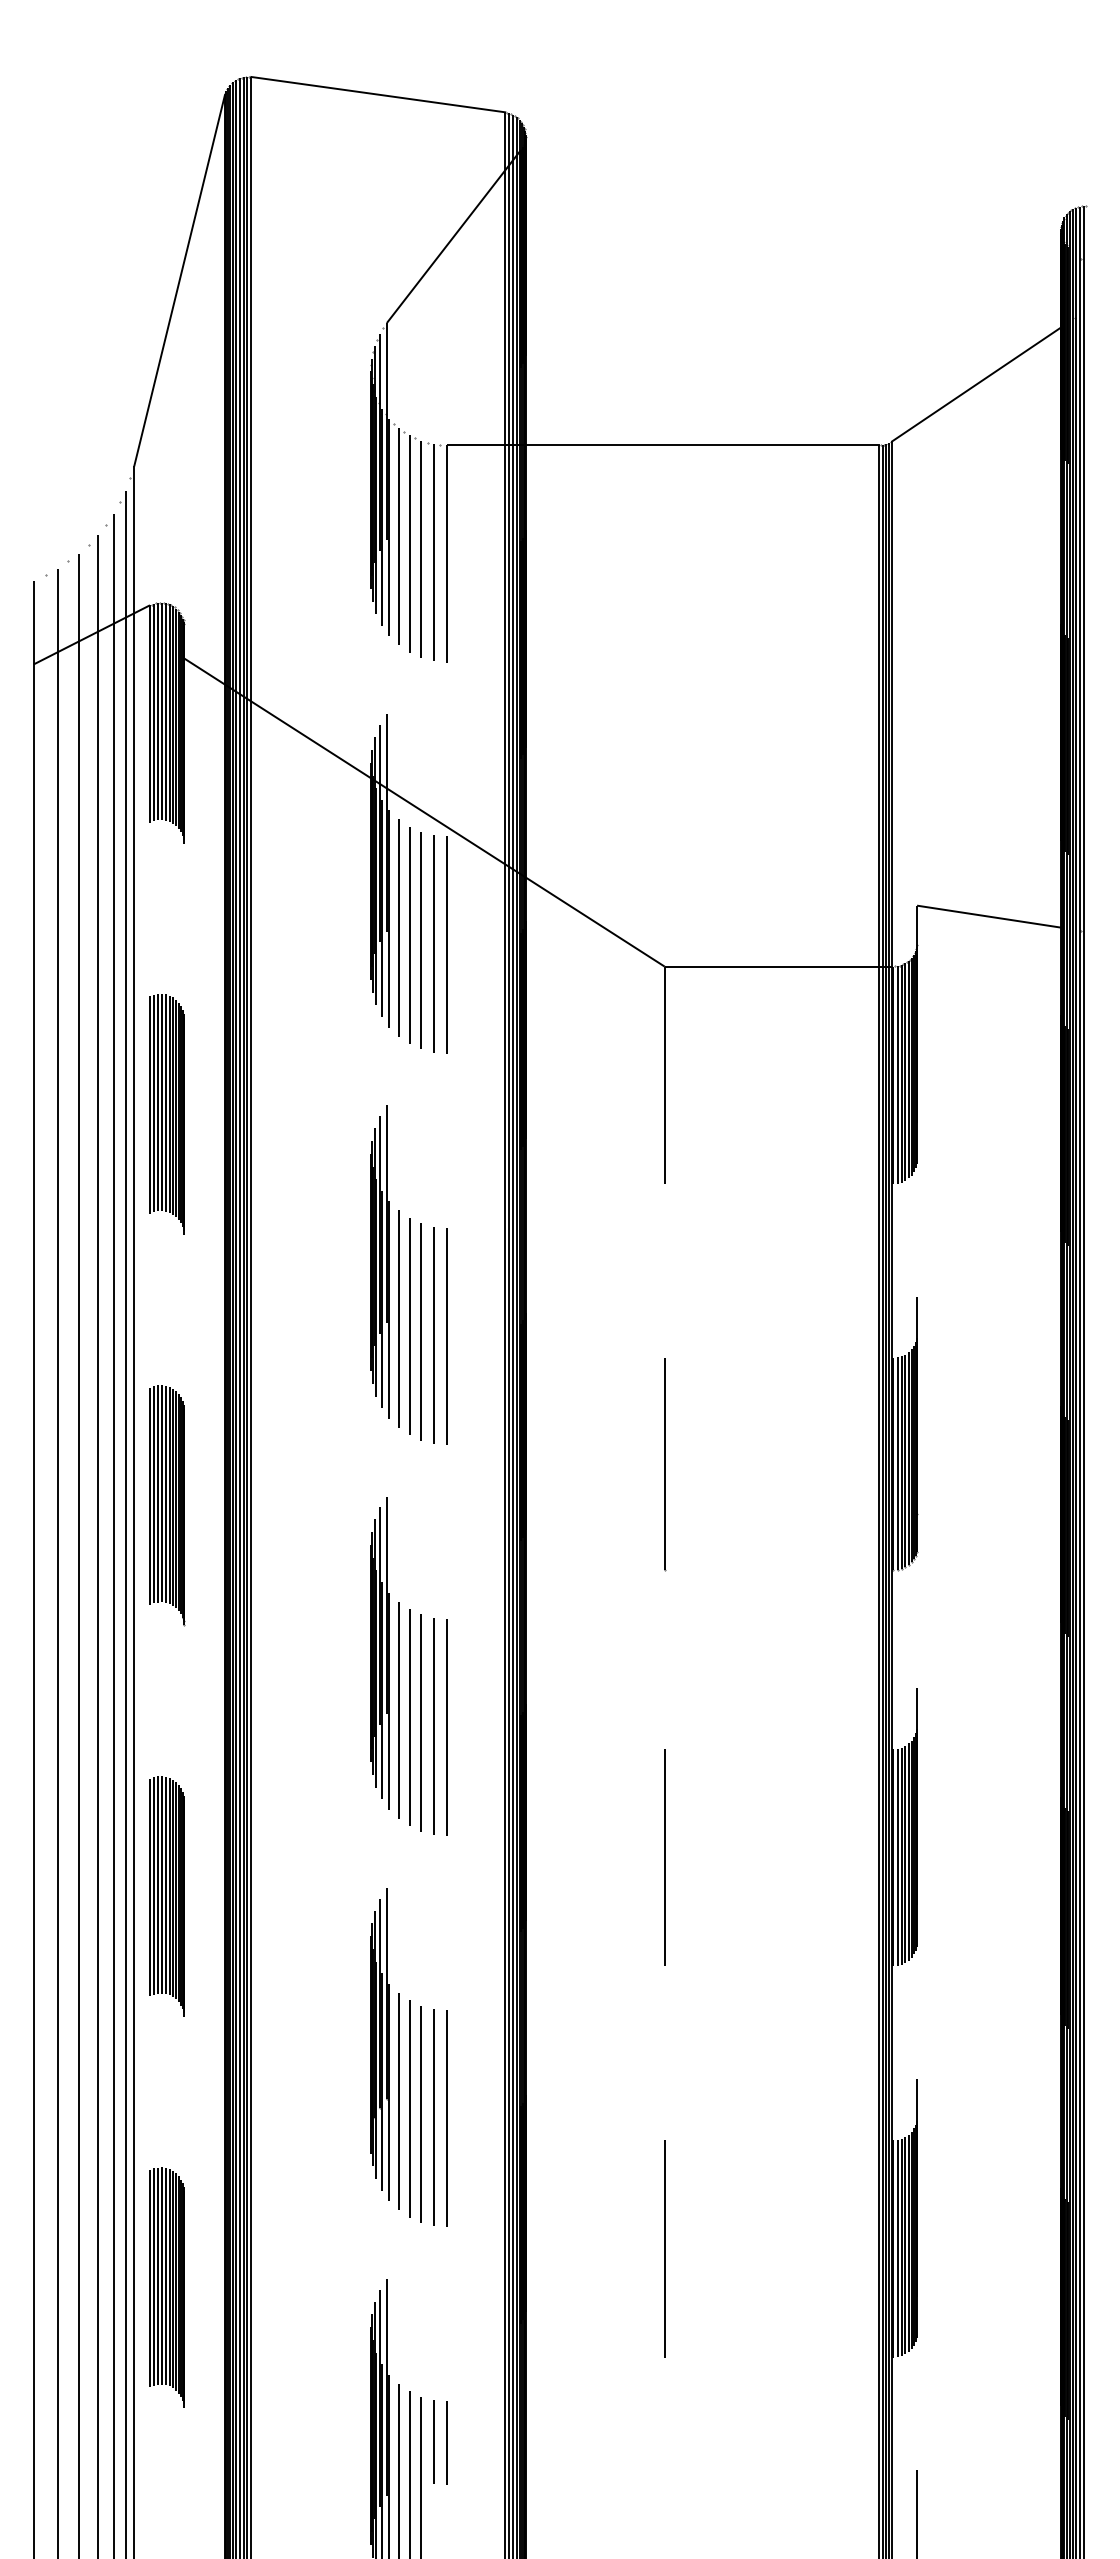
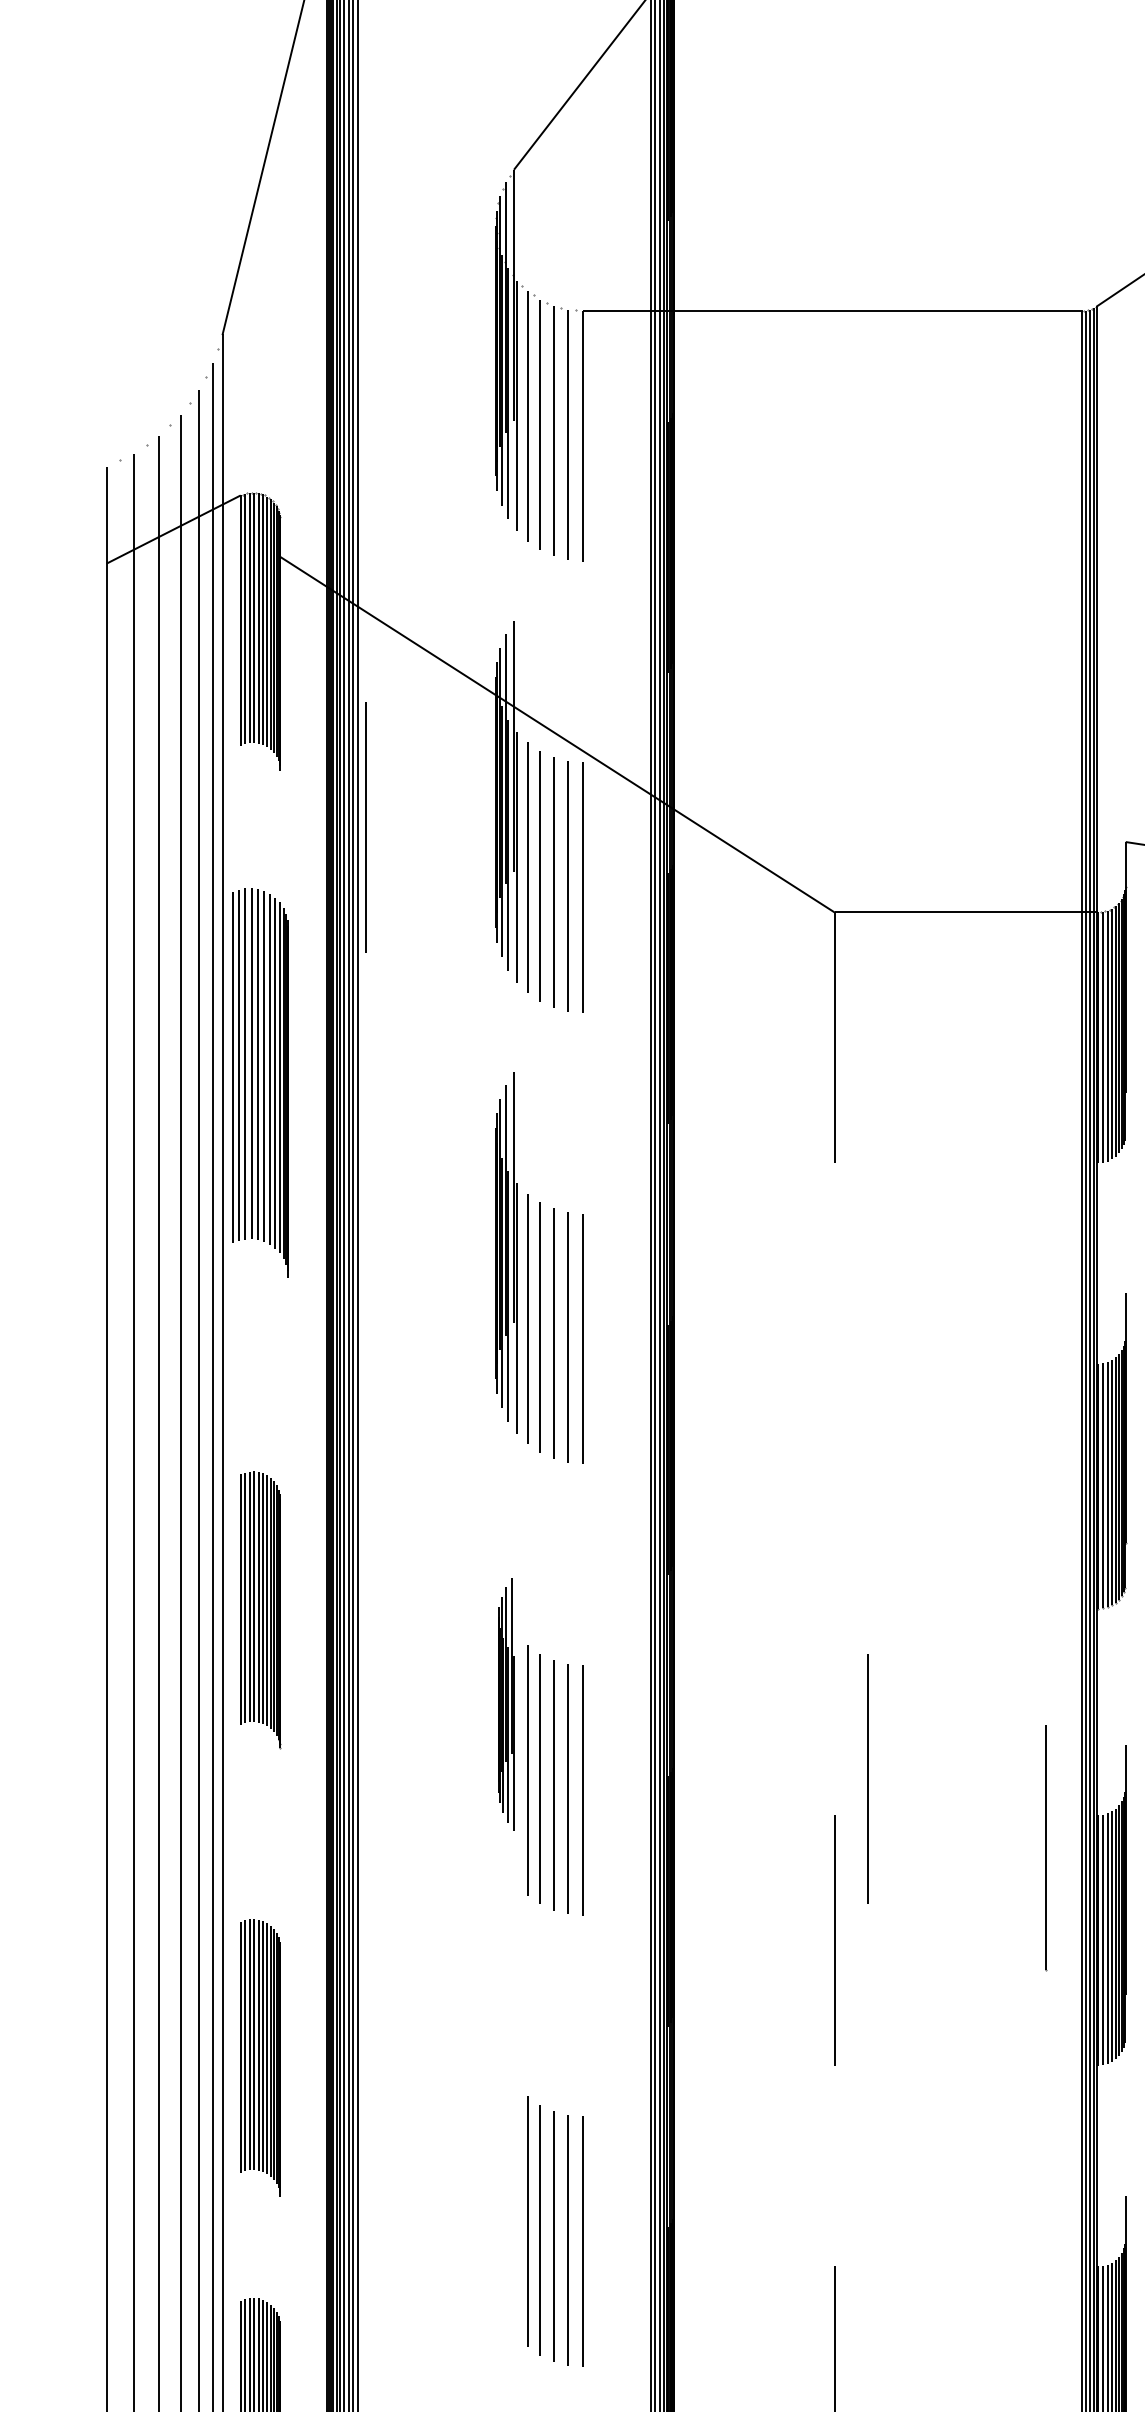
line: (258, 892) -> (365, 826), added
part: (166, 1114) -> (259, 1082), size x1.4
line: (665, 1464) -> (1046, 1847), moved
part: (167, 1505) -> (260, 1610), moved
part: (379, 1653) -> (505, 1704), size x0.7
line: (693, 1717) -> (867, 1778), added
part: (166, 1896) -> (259, 2057), moved
part: (379, 2044) -> (505, 2156), removed

